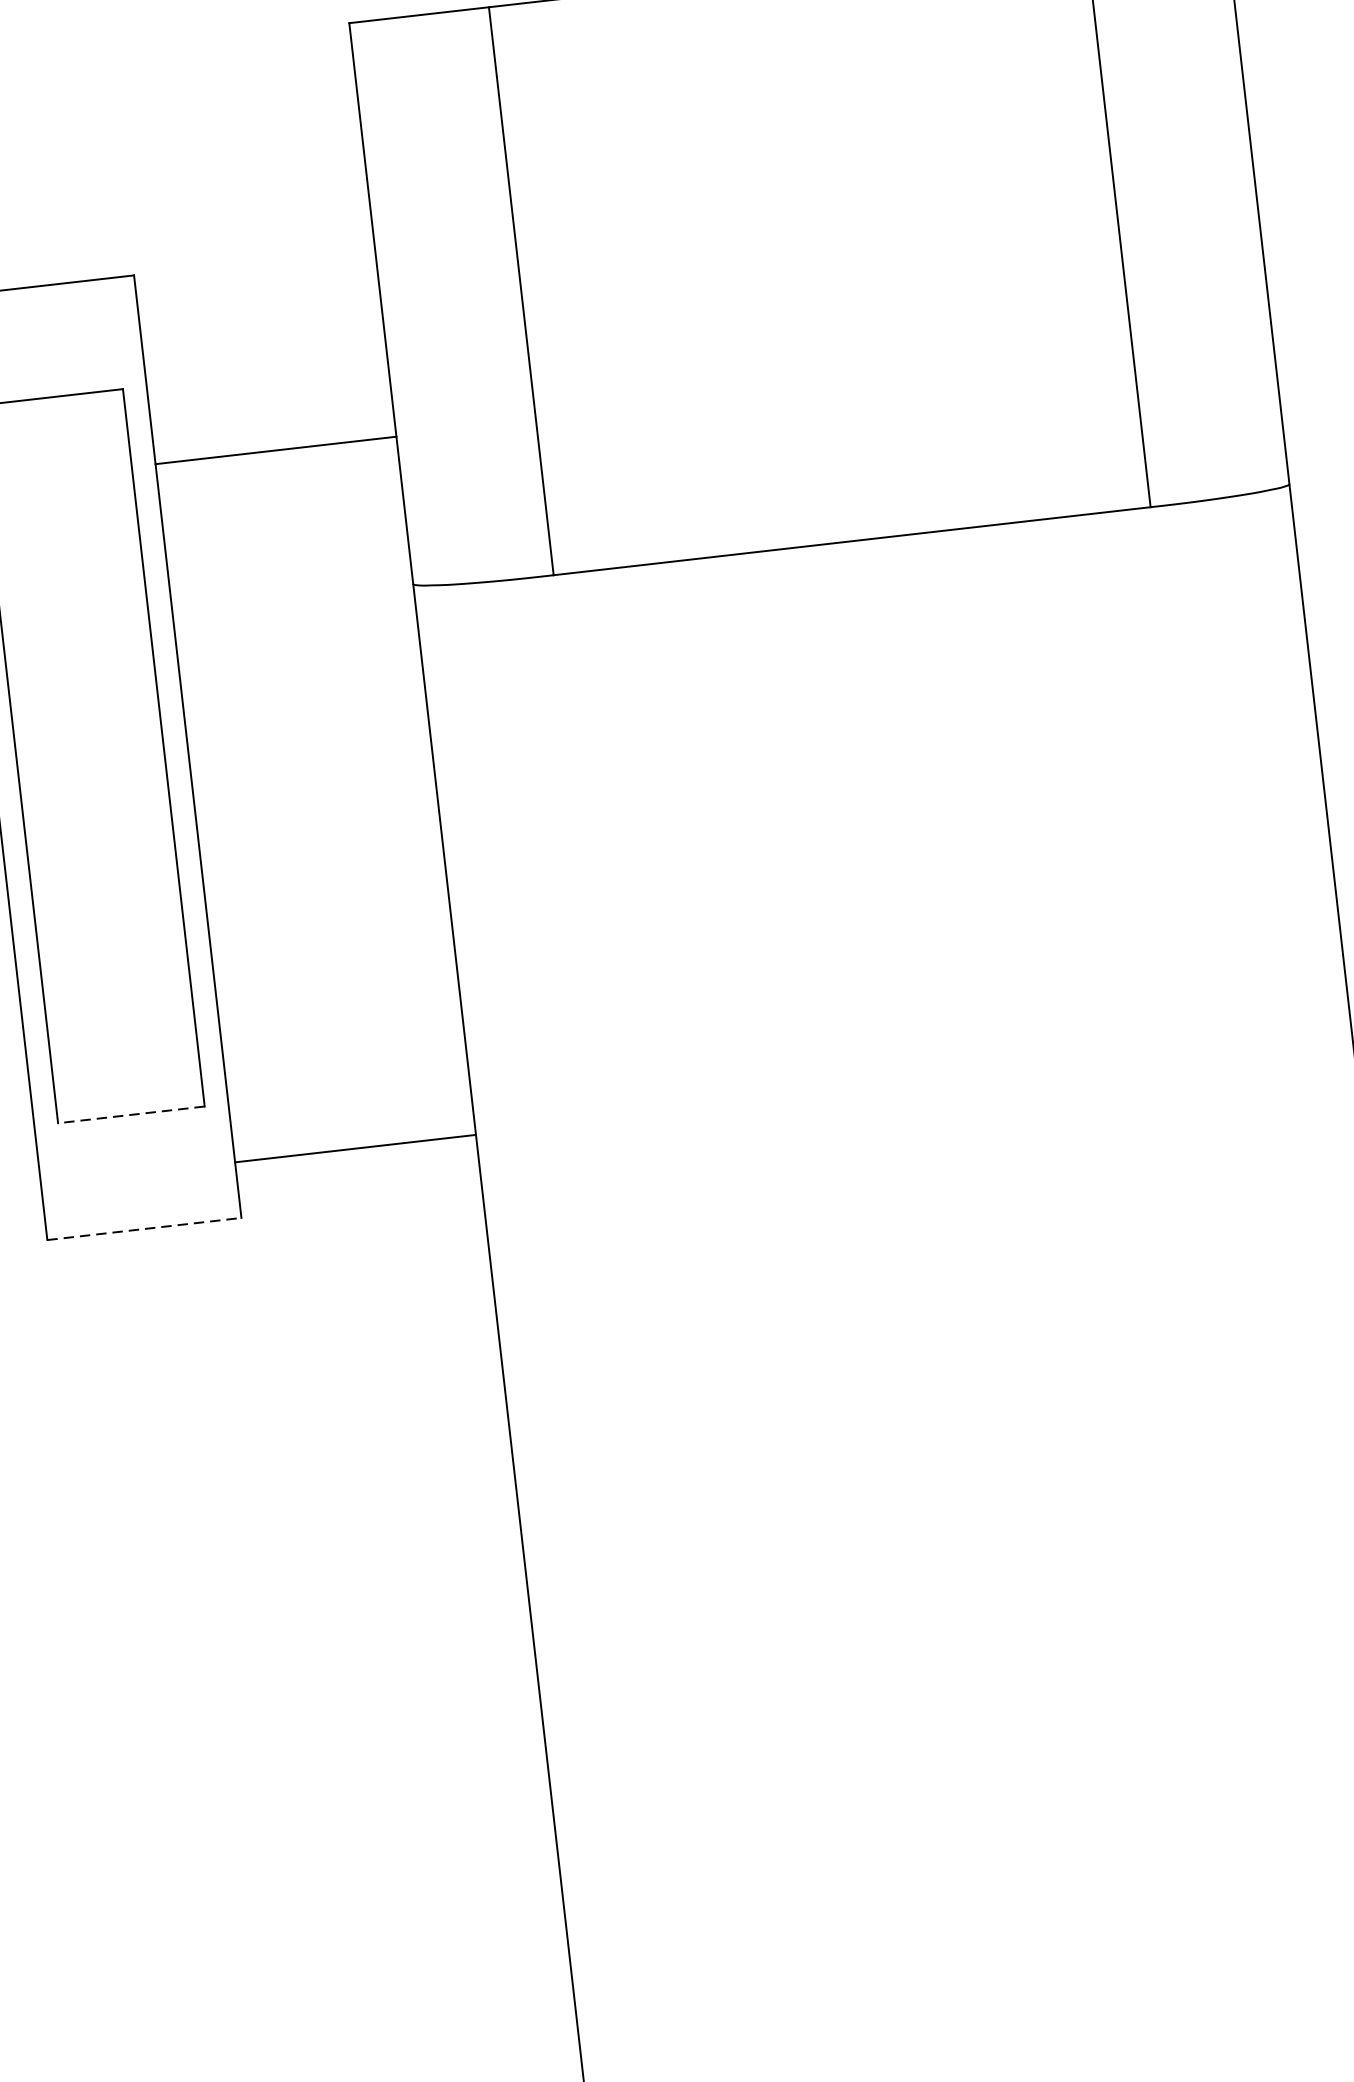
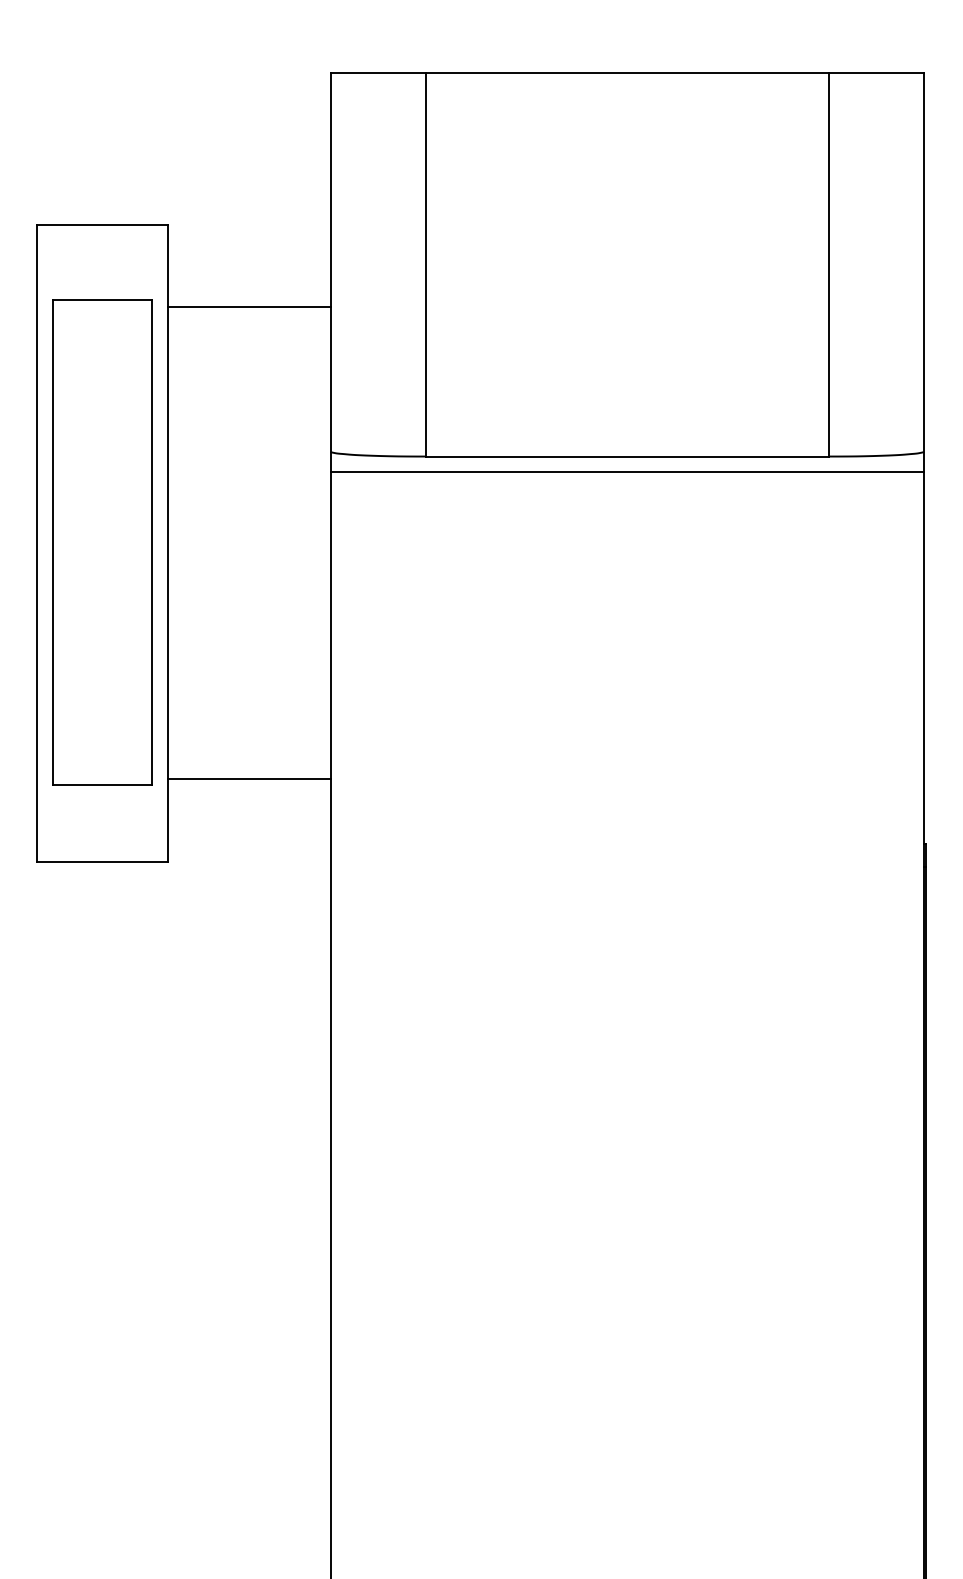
line: (275, 450) -> (249, 307), moved
line: (854, 563) -> (627, 471), added
line: (130, 1114) -> (102, 784), dashed -> solid
line: (355, 1149) -> (249, 779), moved
line: (143, 1228) -> (102, 861), dashed -> solid

